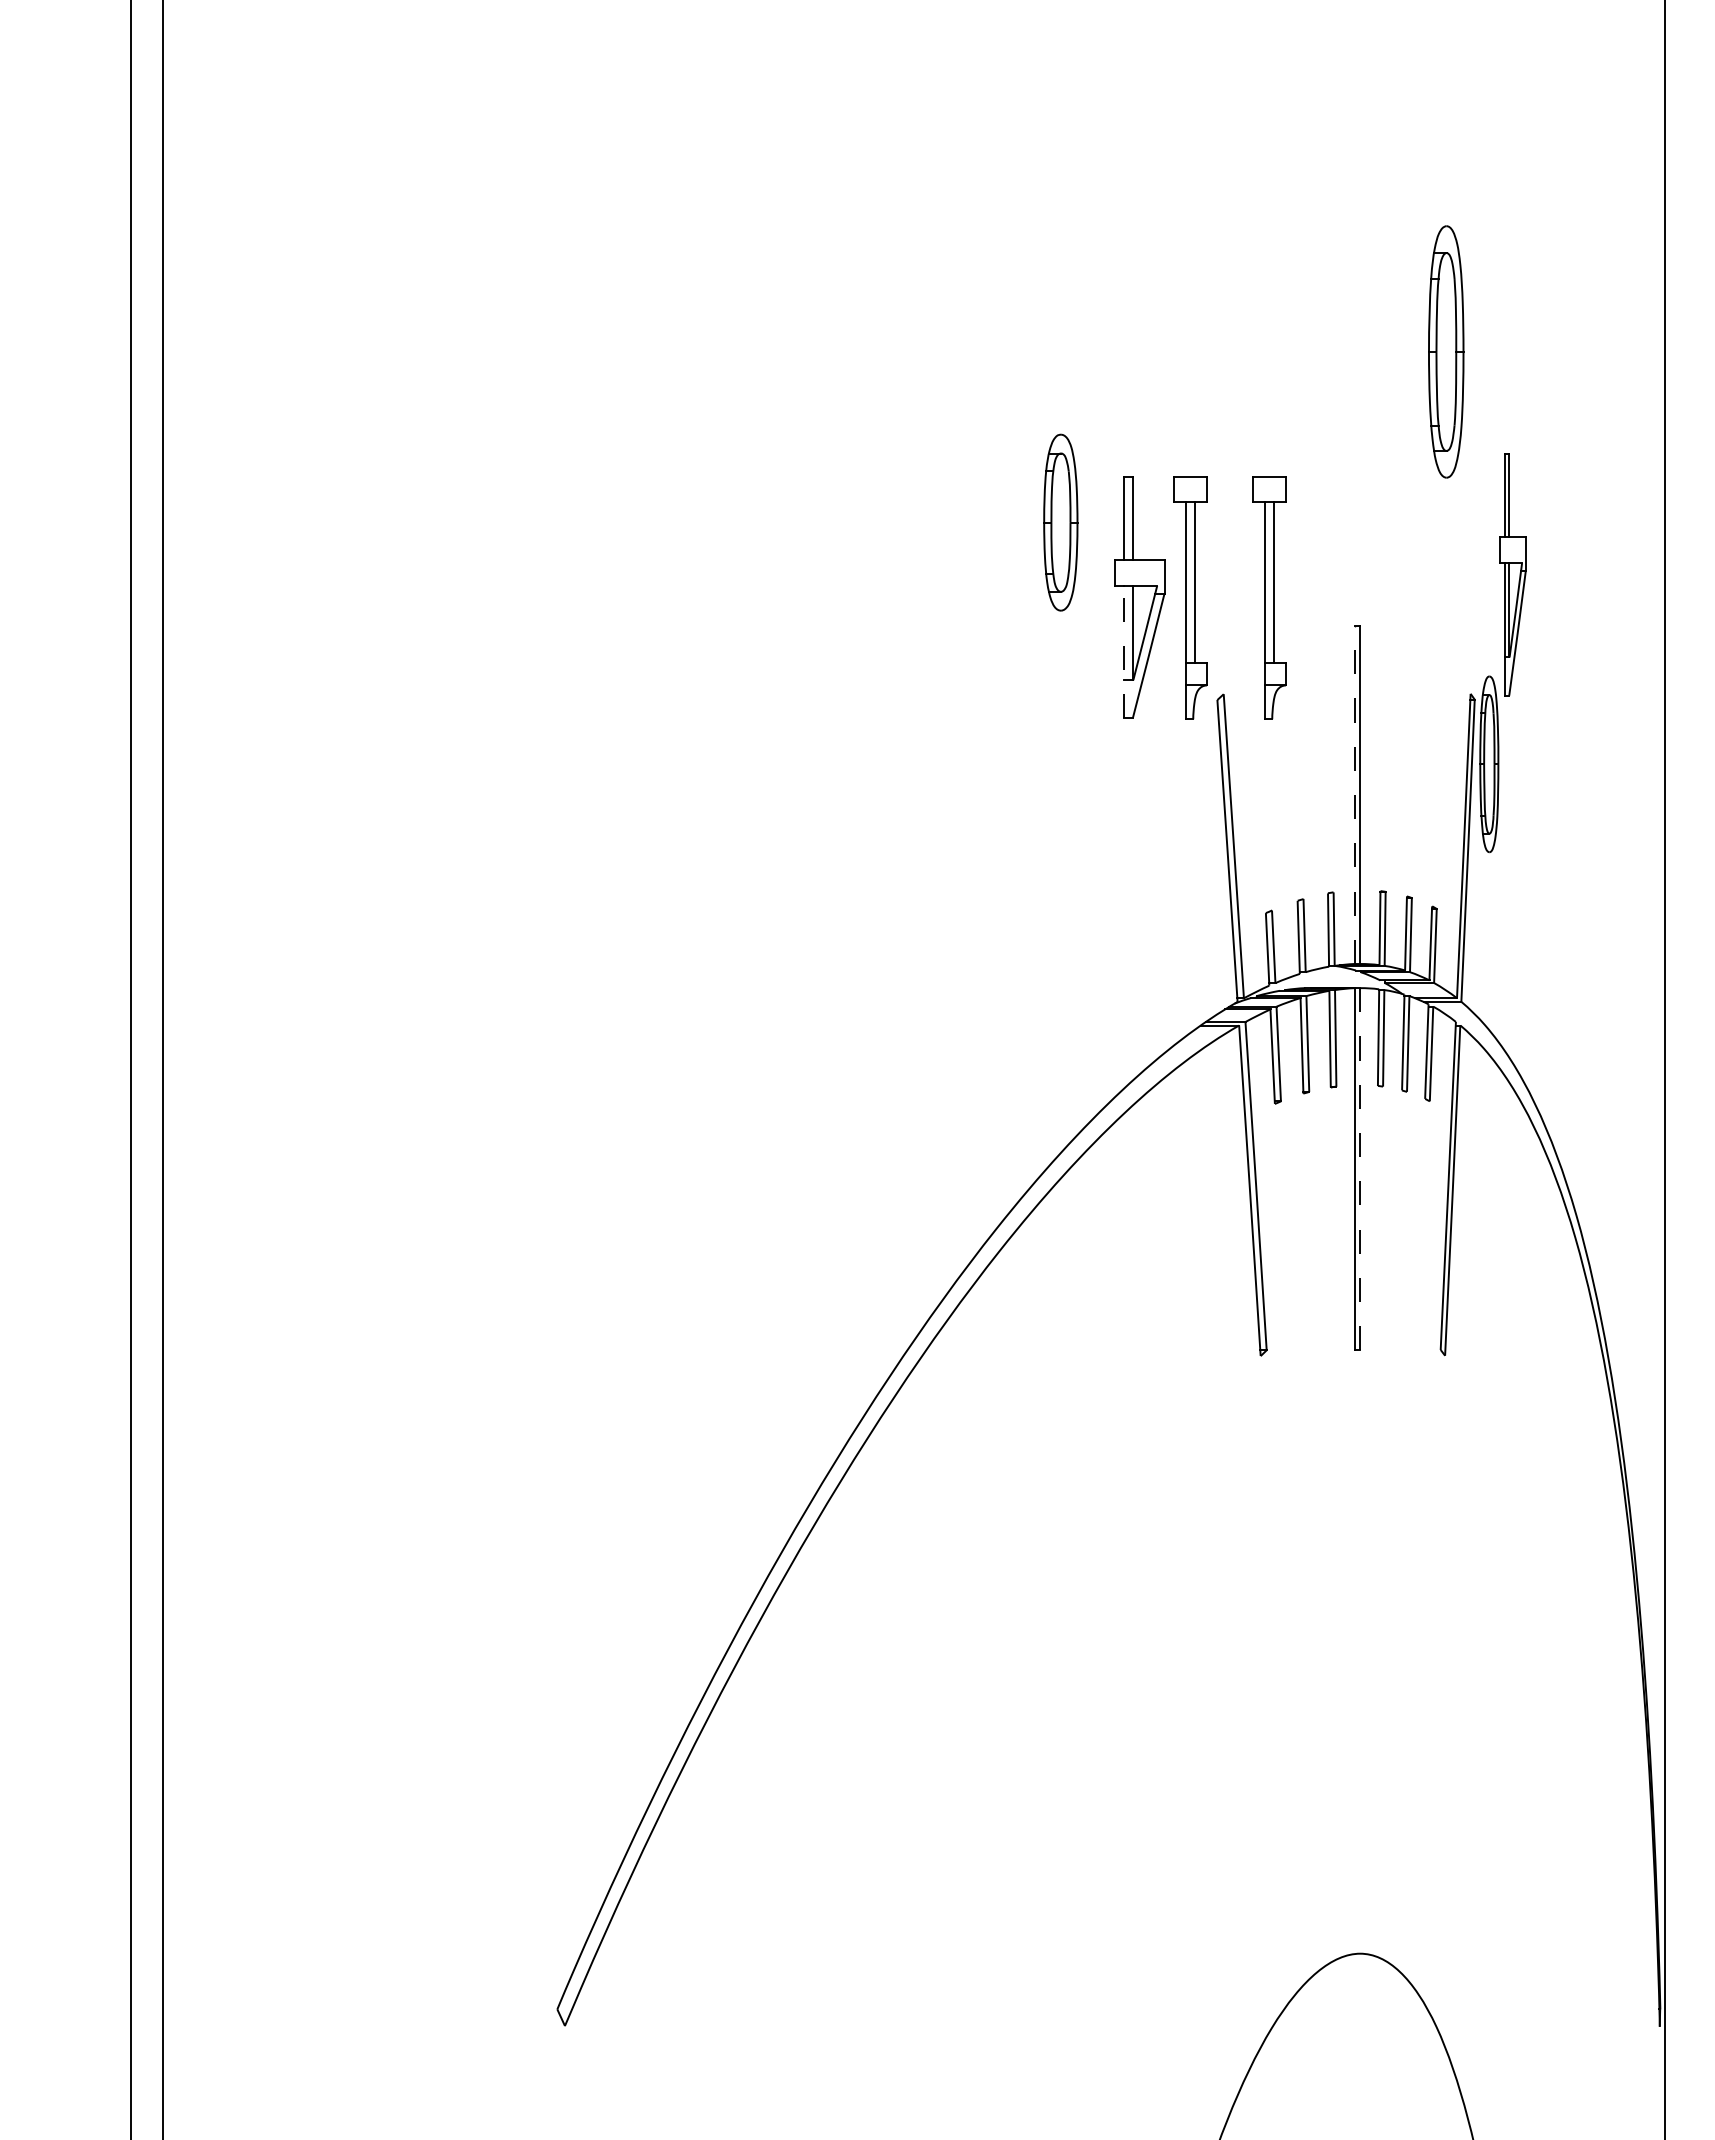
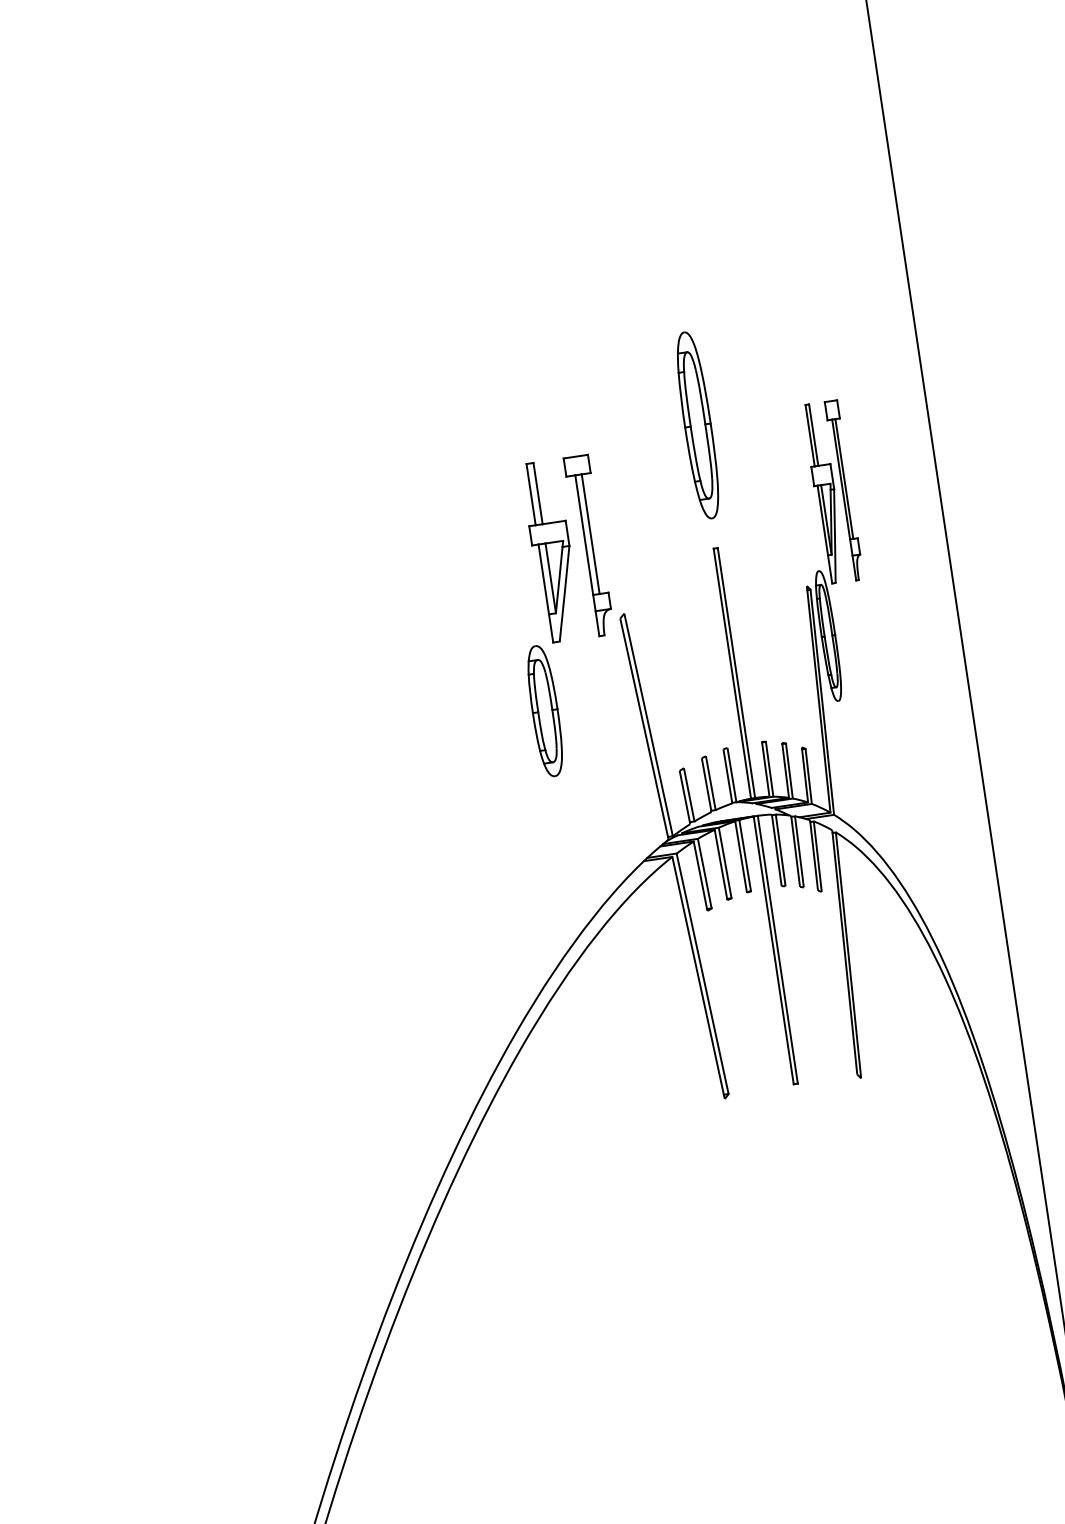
part: (1446, 351) -> (698, 425), moved
part: (1060, 522) -> (544, 711), moved
part: (1538, 574) -> (843, 490), added
part: (1269, 597) -> (647, 536), removed
line: (1123, 651) -> (545, 593), dashed -> solid
line: (1354, 795) -> (732, 674), dashed -> solid
line: (1360, 1169) -> (778, 949), dashed -> solid

